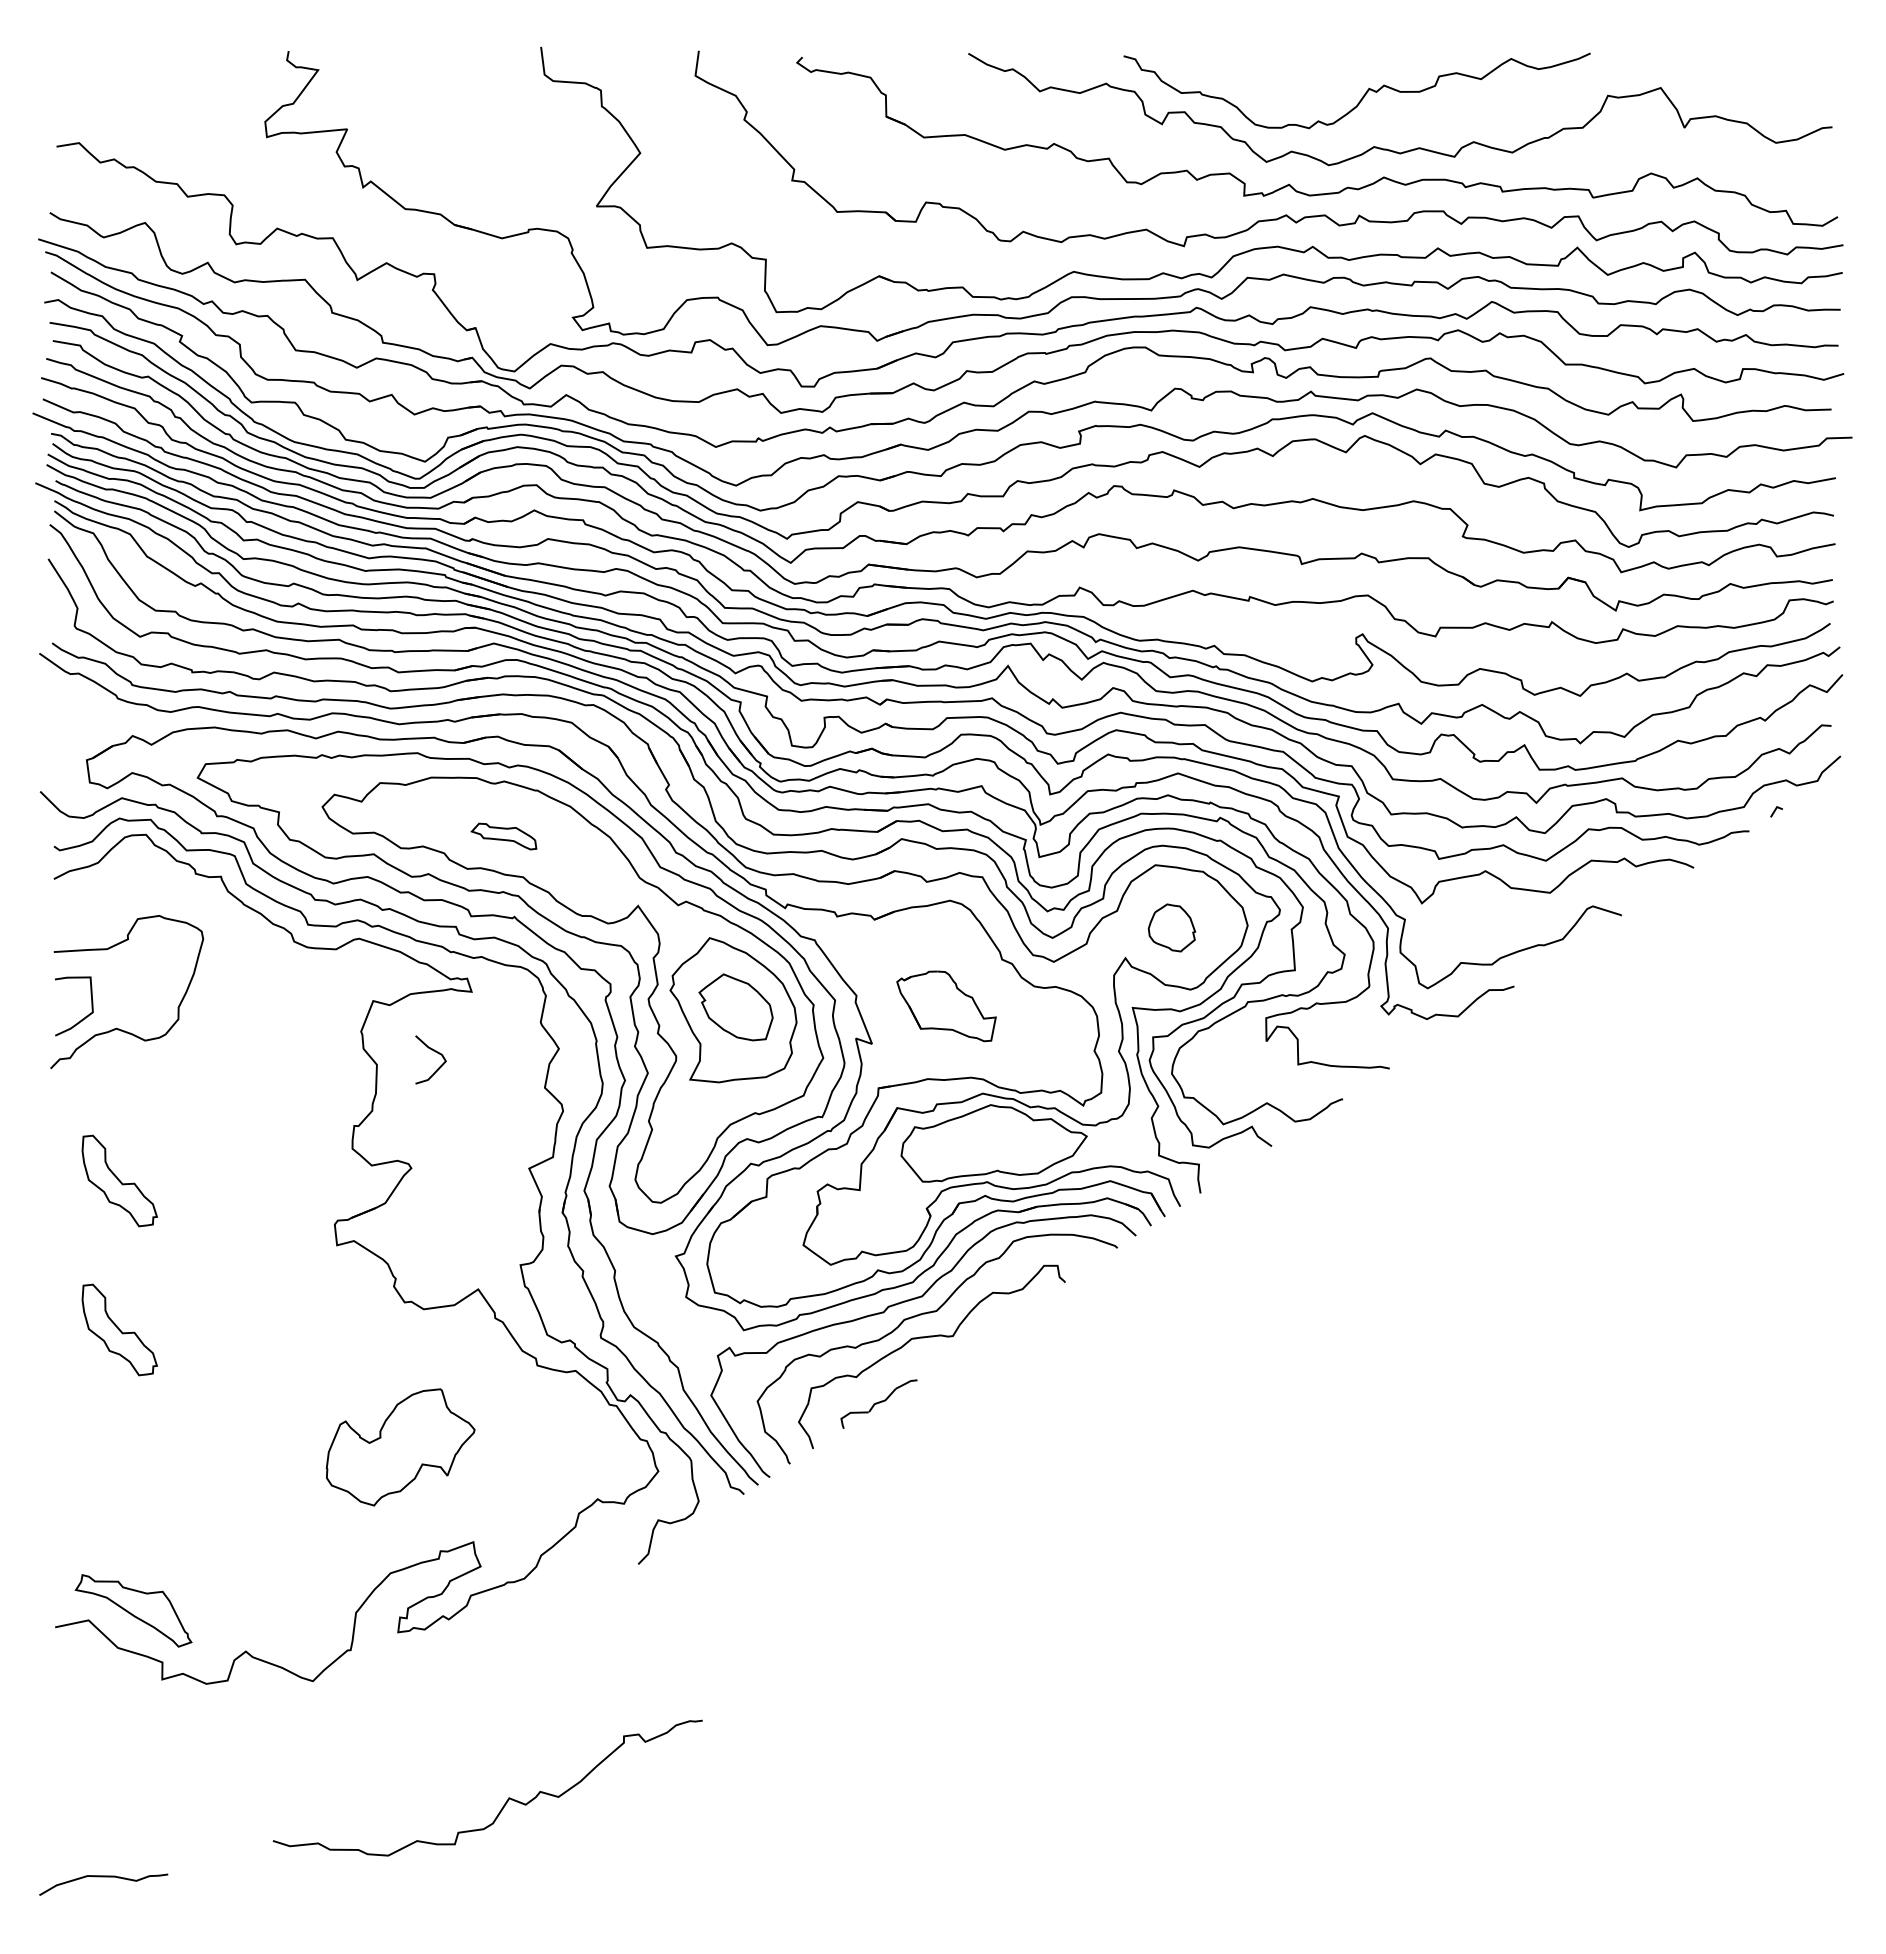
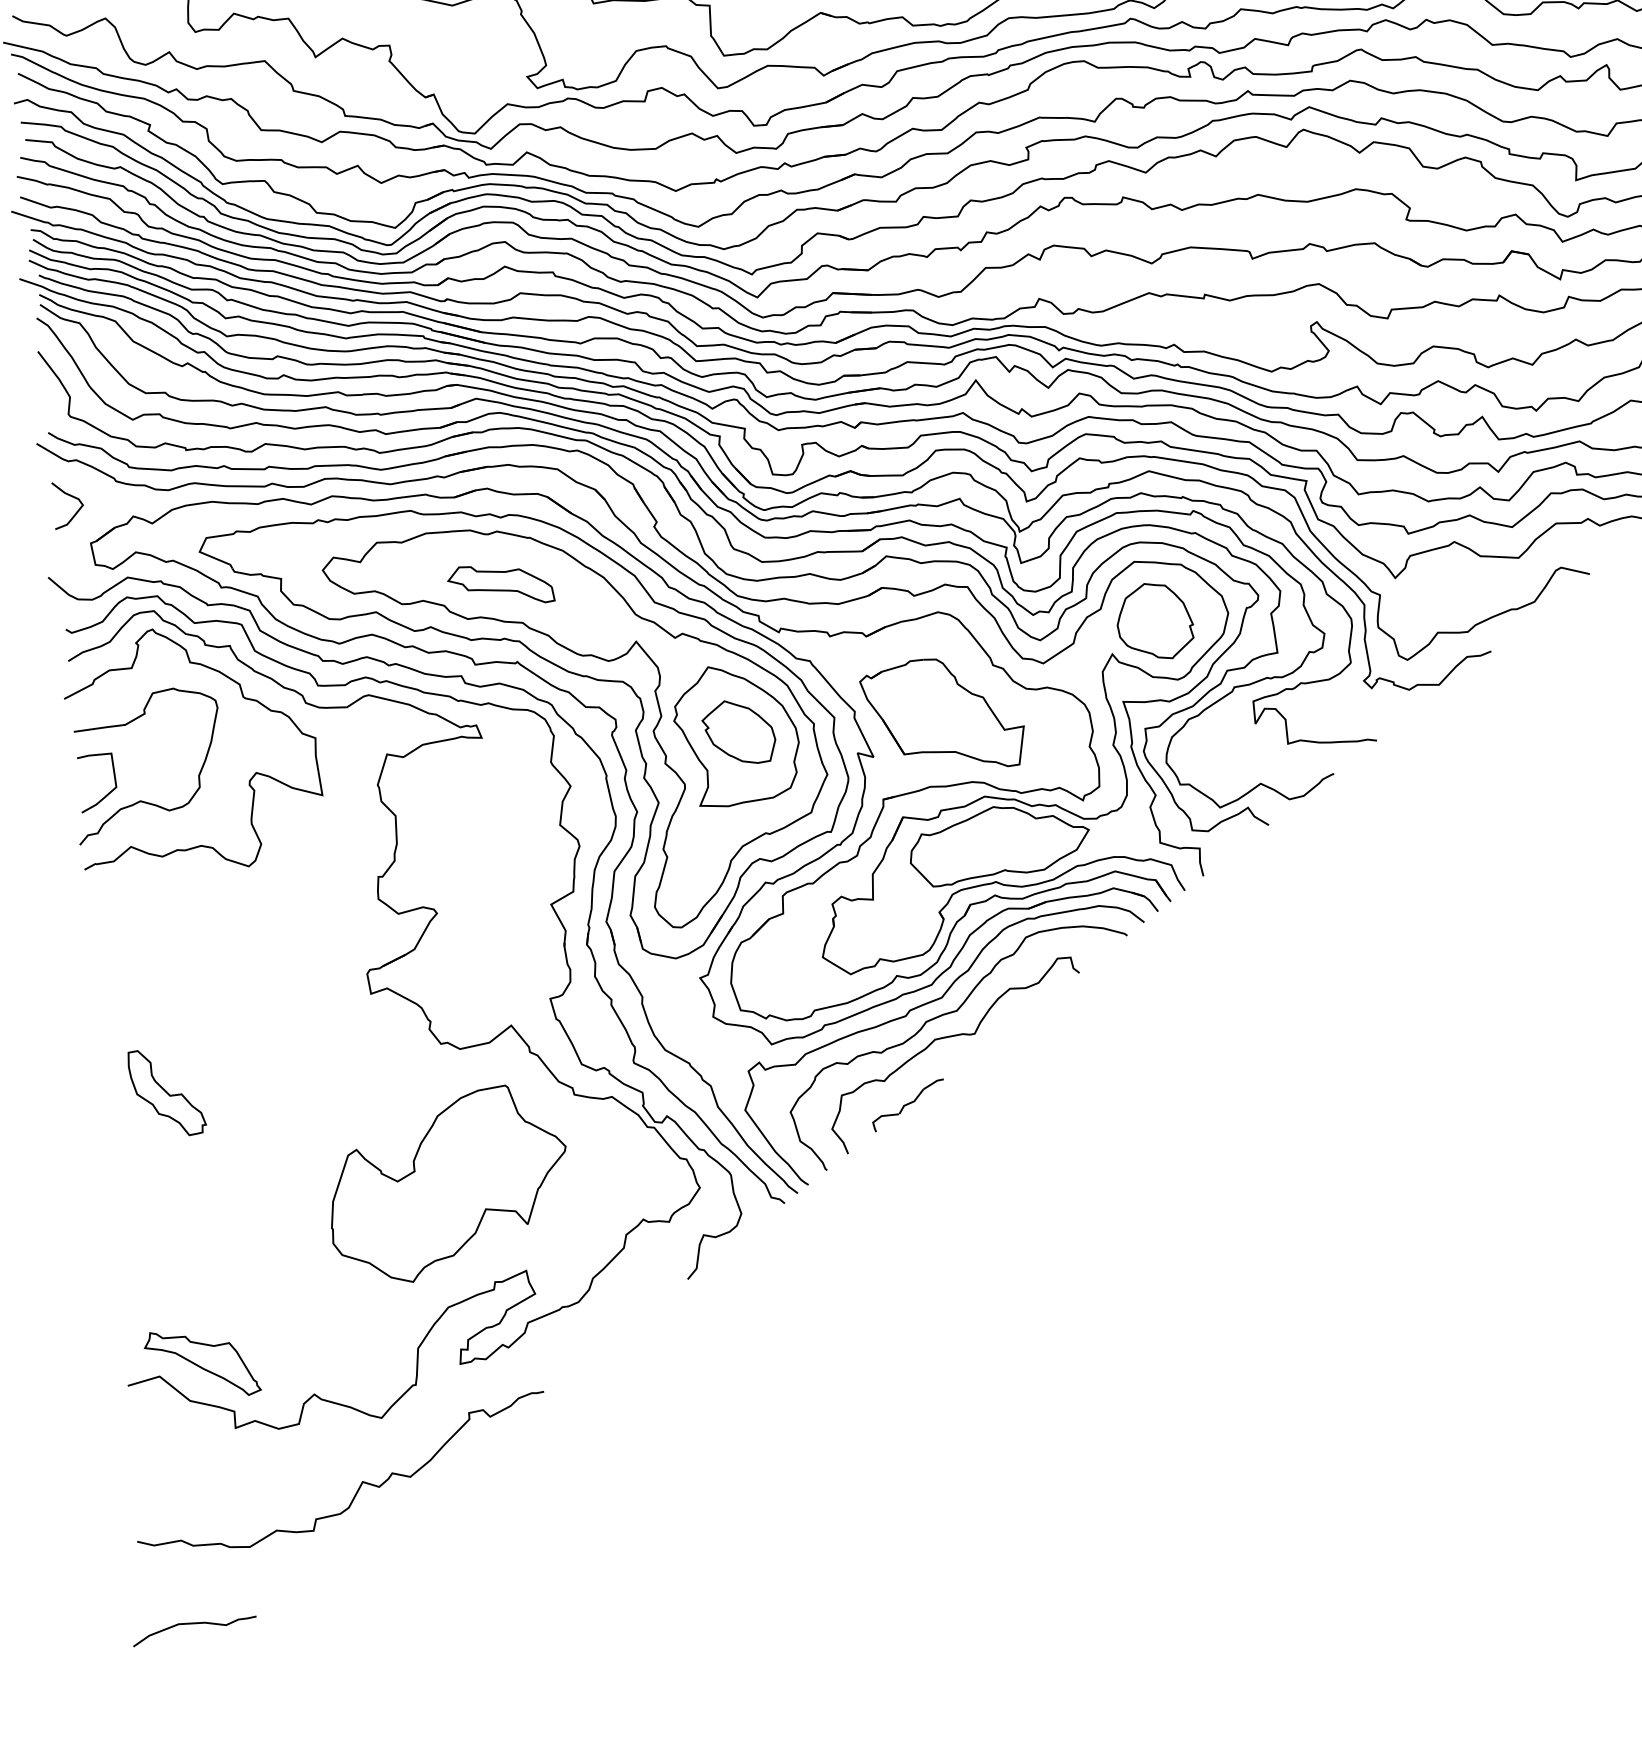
part: (503, 836) -> (500, 584), size x1.67
part: (1171, 927) -> (1154, 620), size x1.67
part: (946, 1006) -> (942, 715), size x1.67
curve: (229, 1016) -> (249, 780), added
curve: (433, 1051) -> (70, 496), moved
part: (119, 1180) -> (155, 948), removed
part: (400, 1447) -> (448, 1184), size x1.67
curve: (506, 1800) -> (360, 1484), moved

